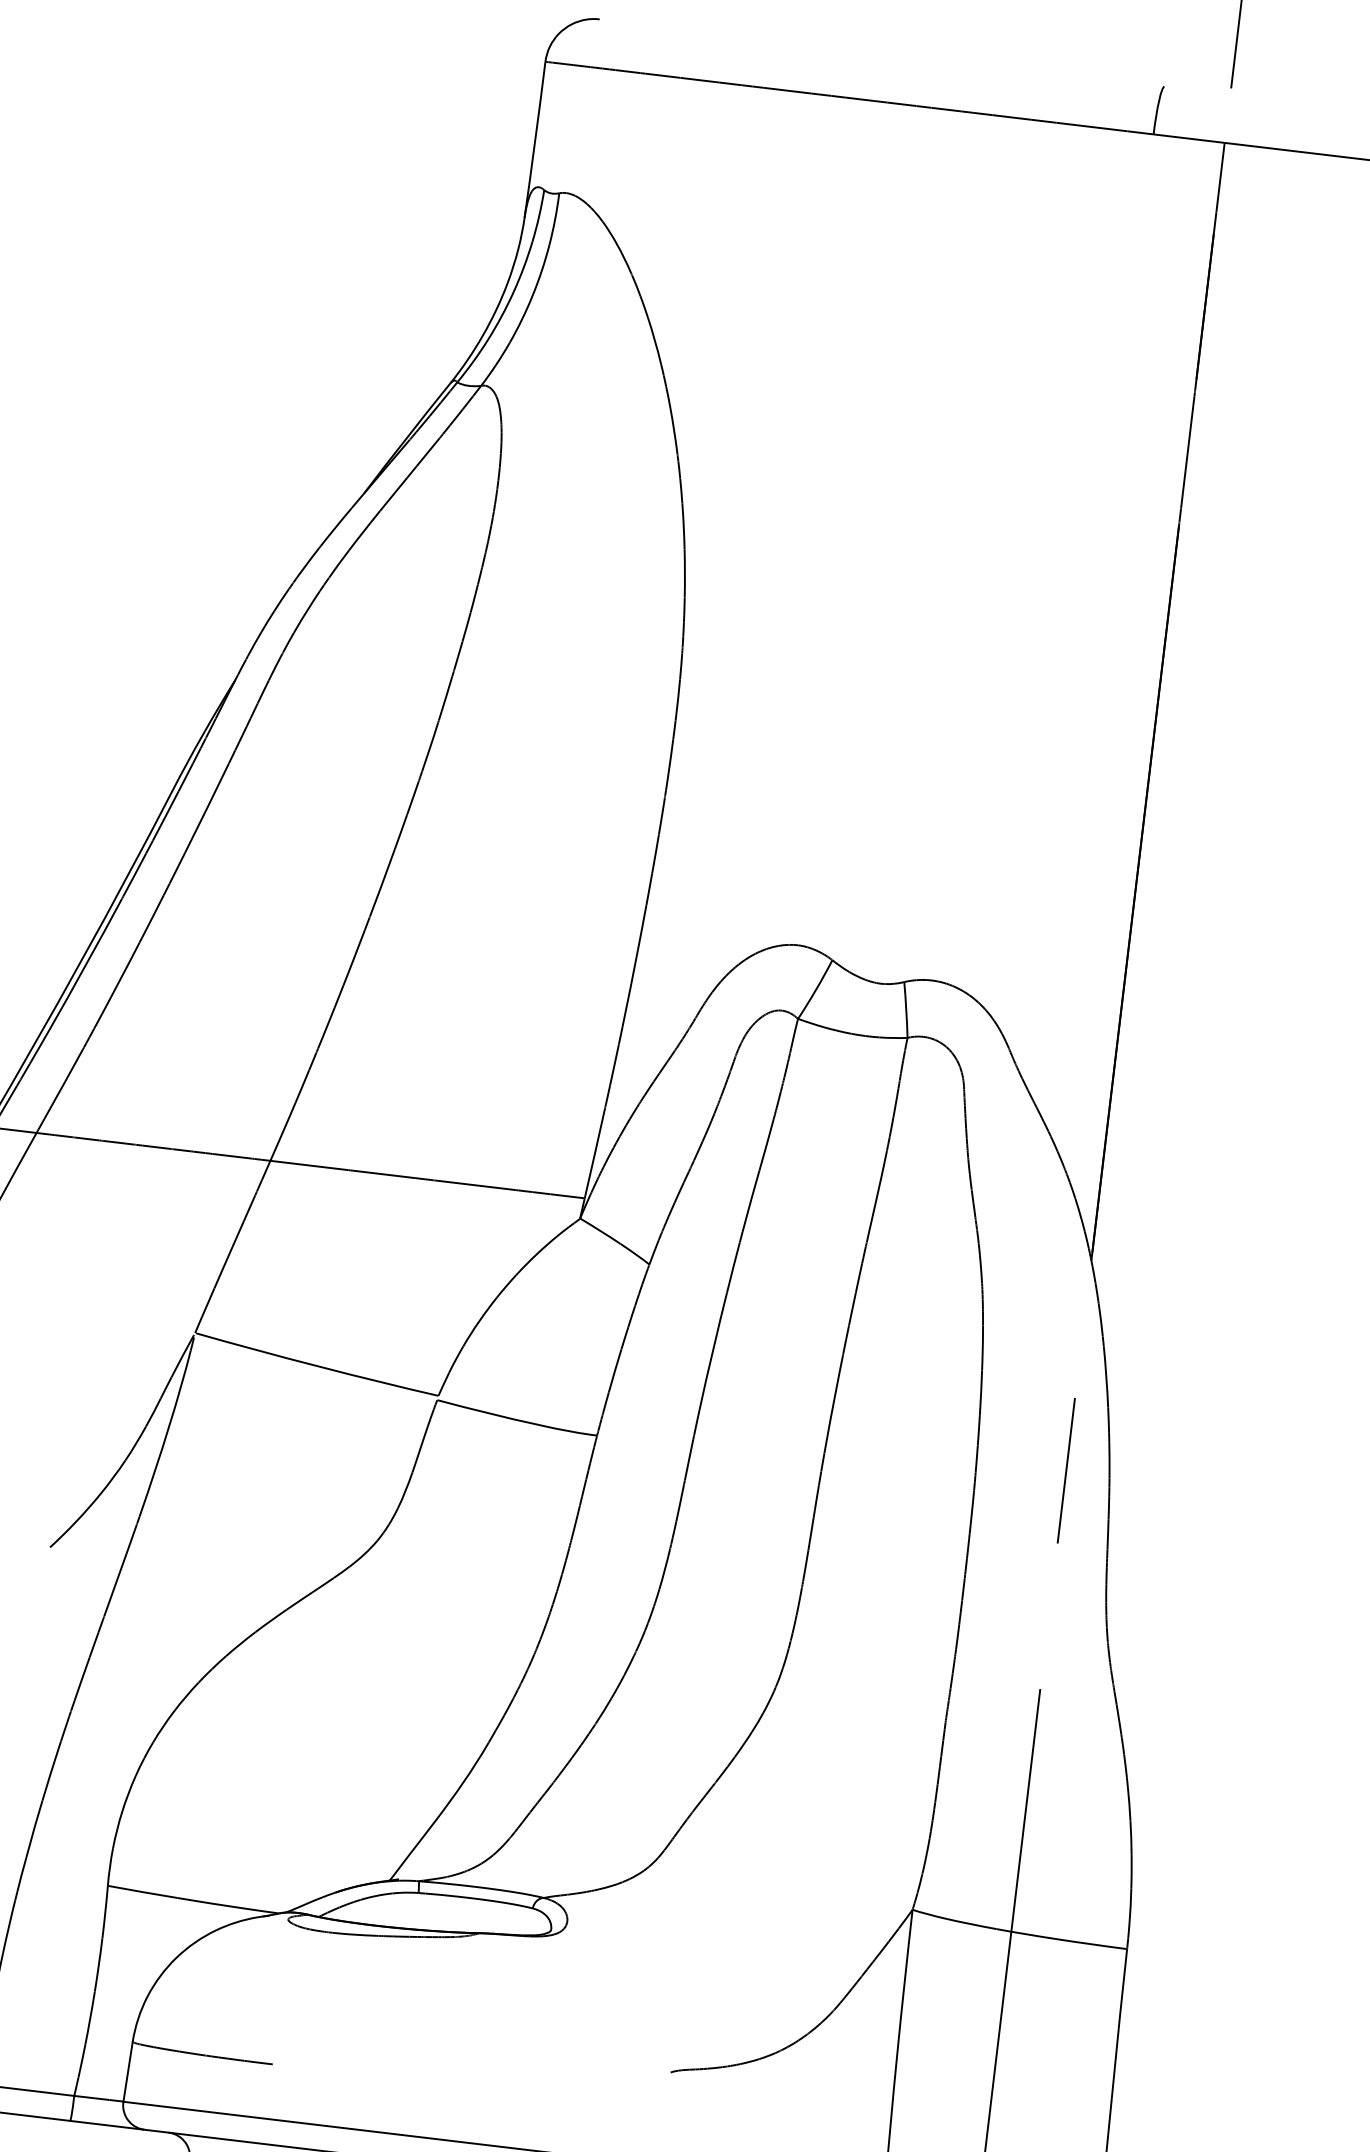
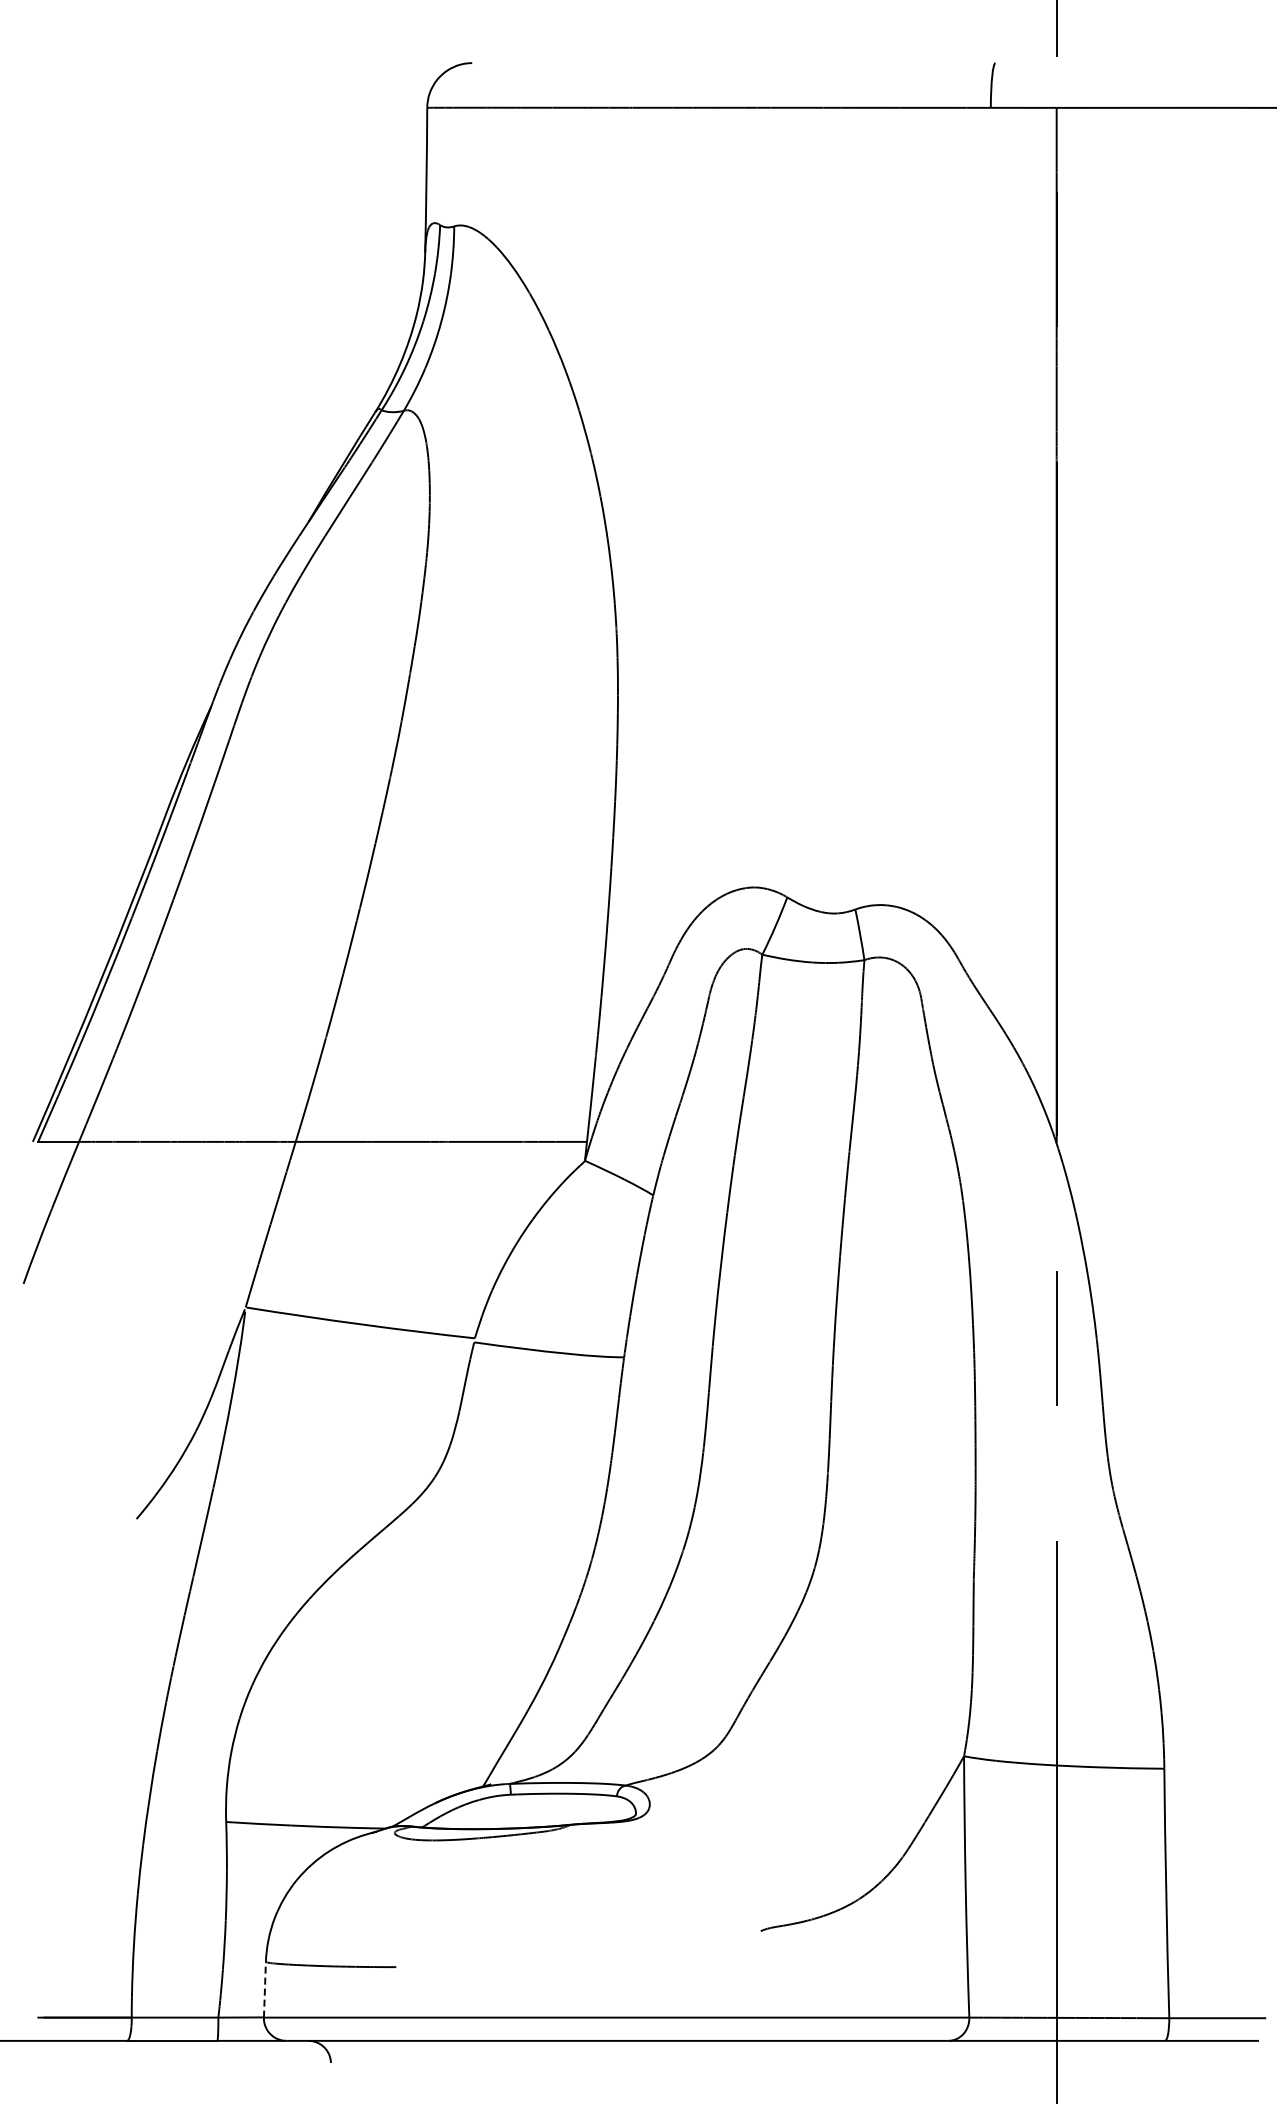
line: (127, 2071) -> (264, 1989), solid -> dashed

